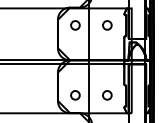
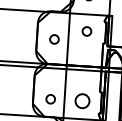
part: (75, 25) -> (54, 39), moved
part: (107, 95) -> (82, 101), size x1.6

